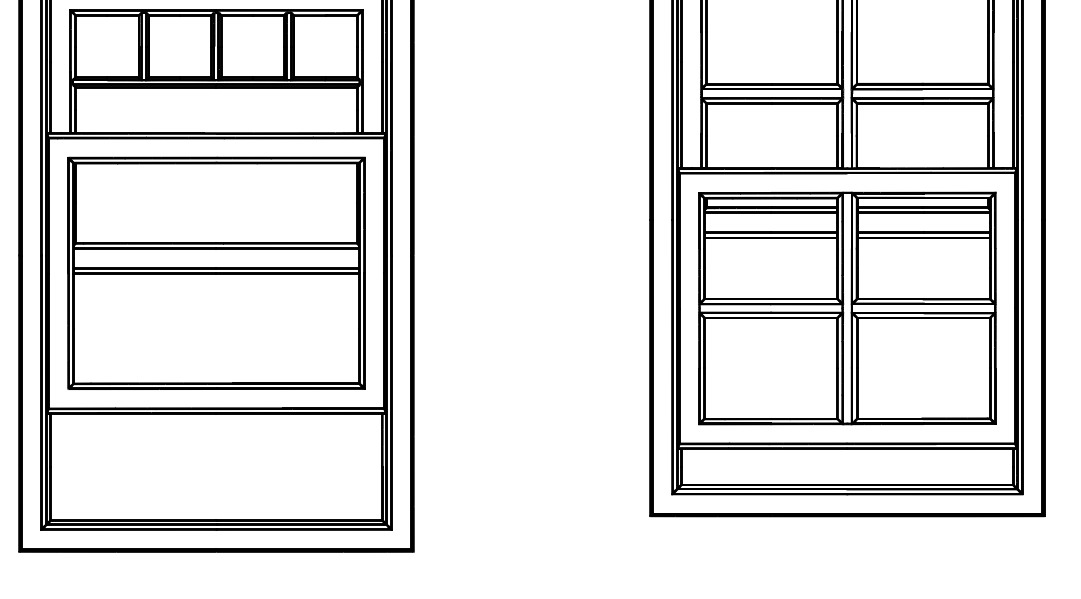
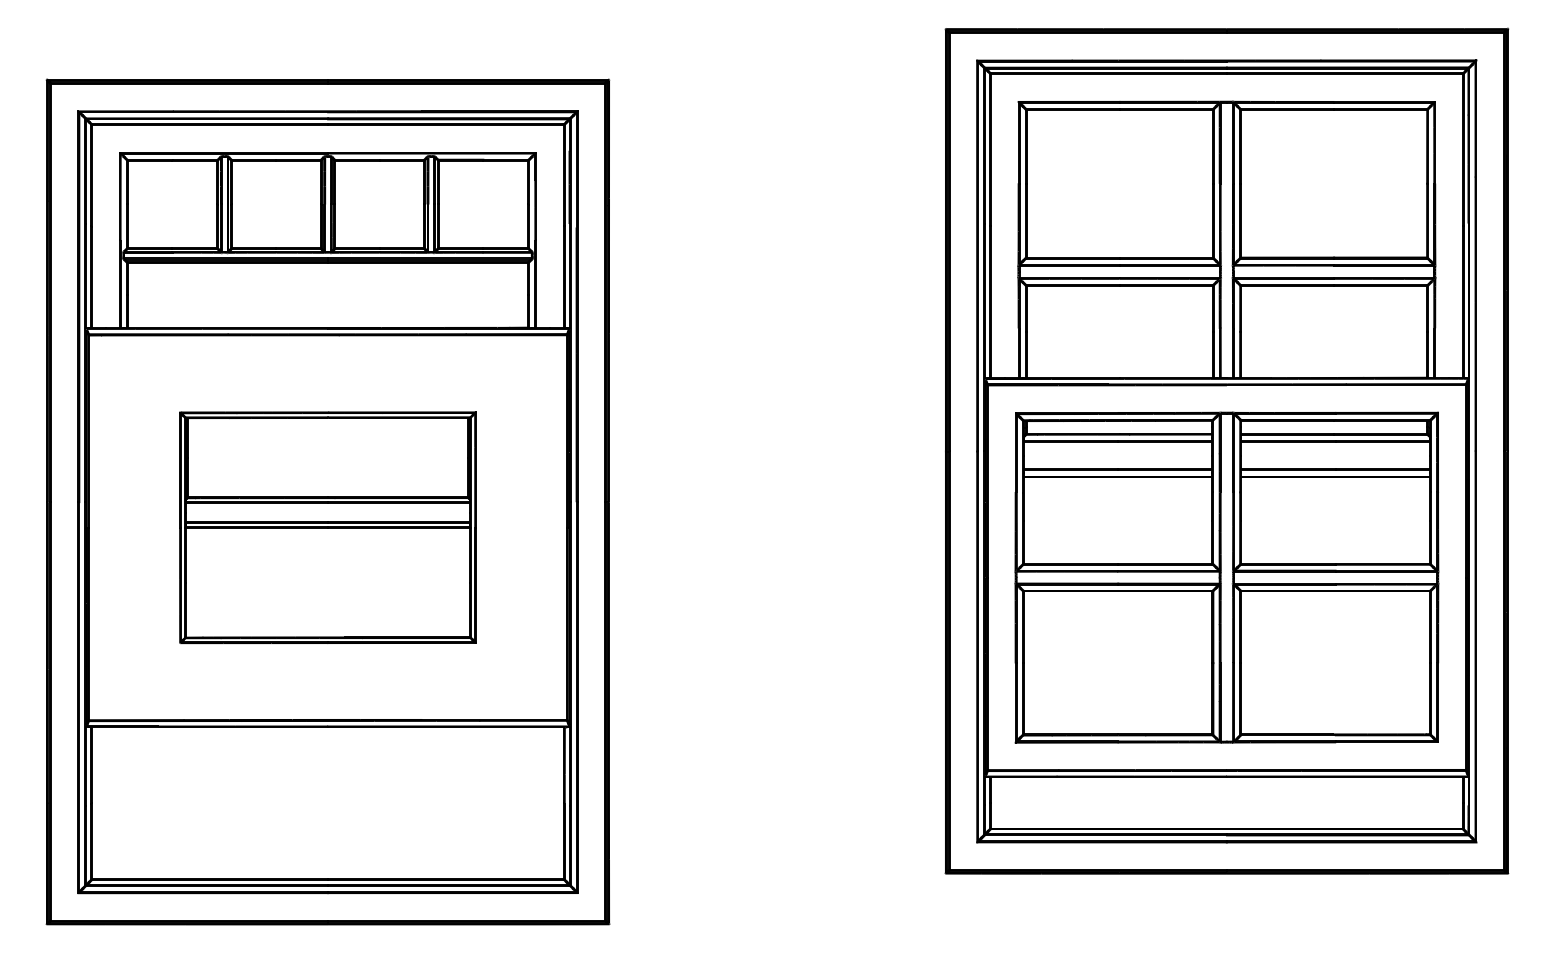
part: (216, 273) -> (327, 527), size x0.7

